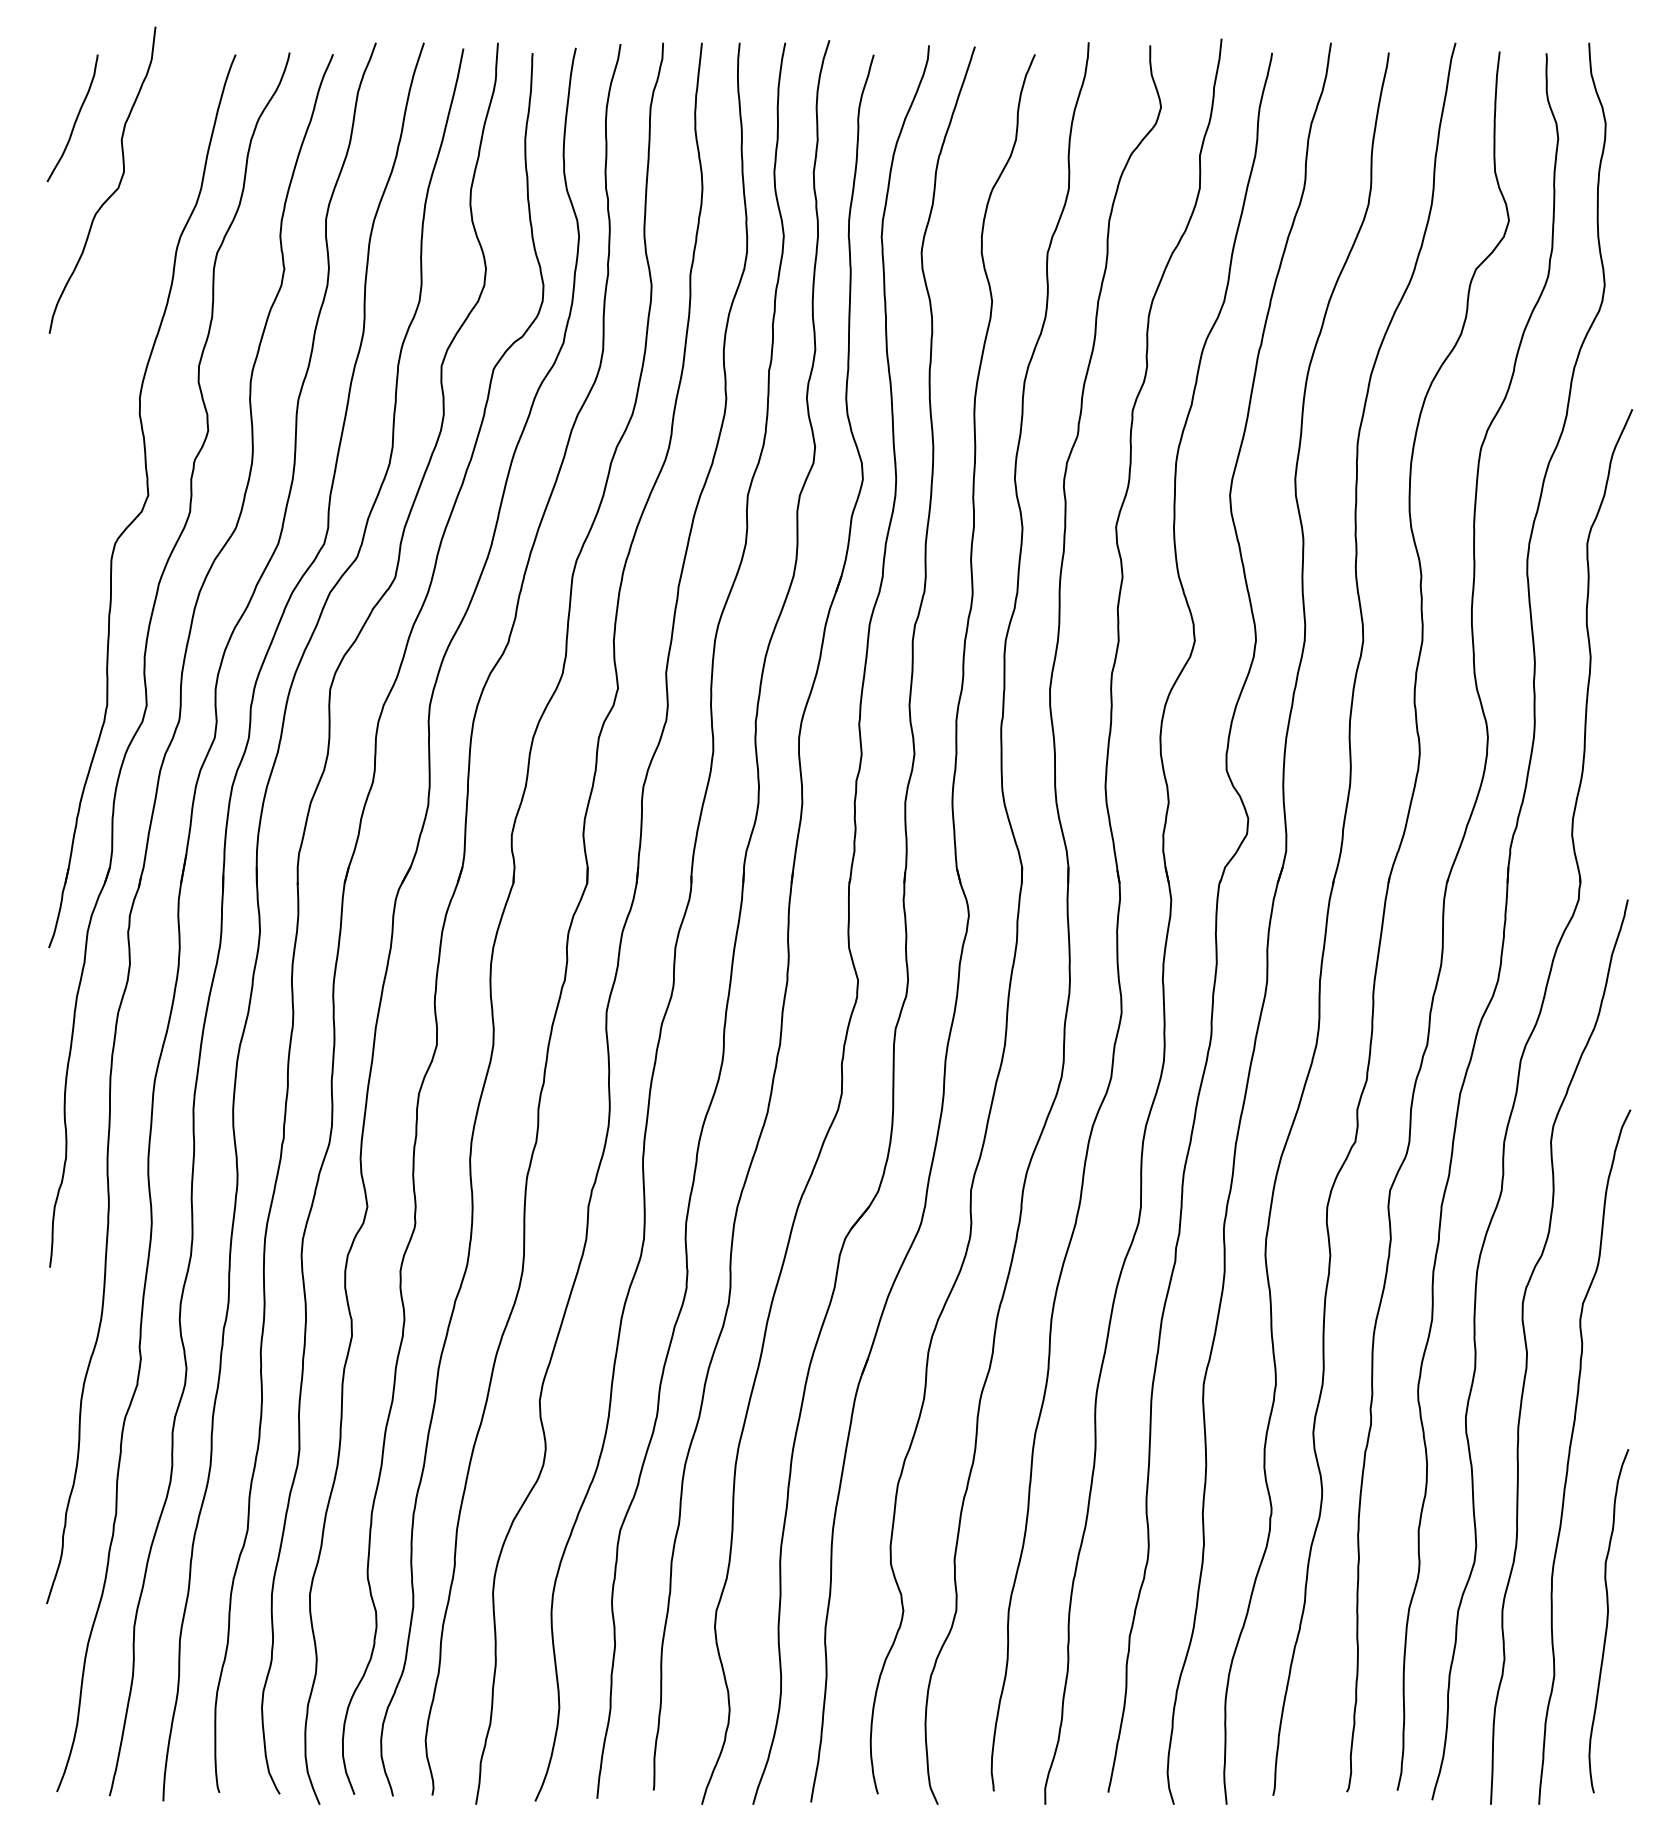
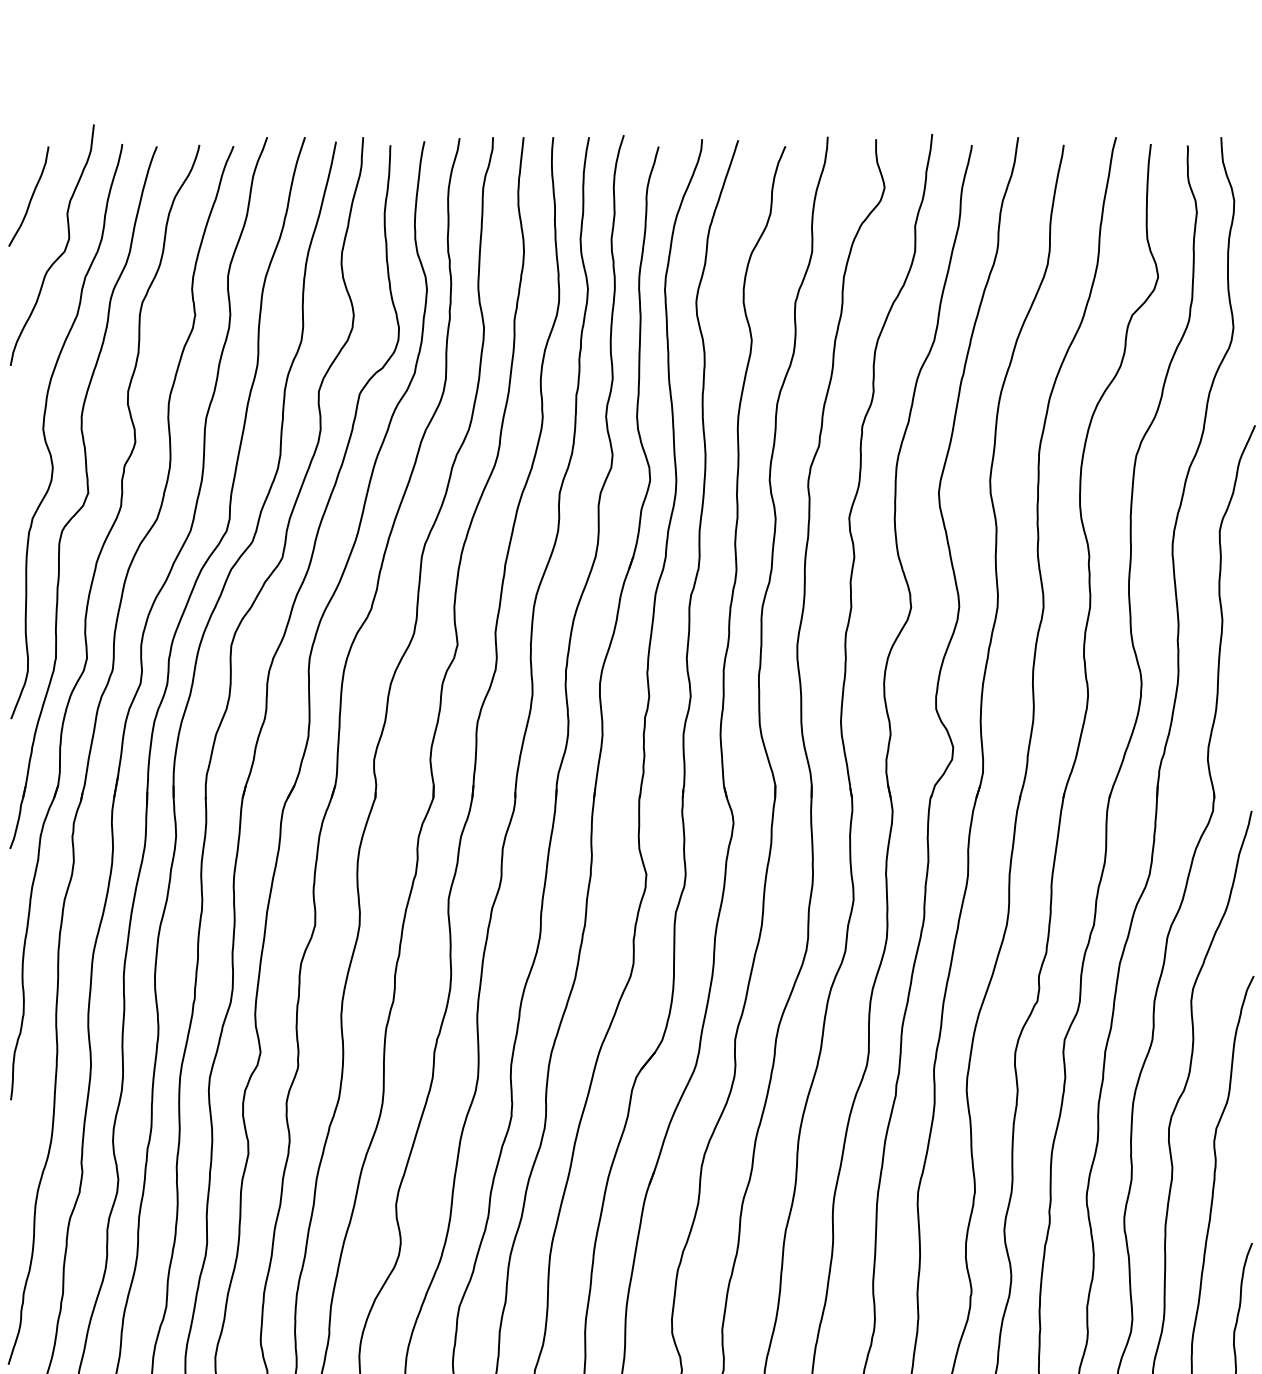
curve: (93, 421) -> (45, 434), added

